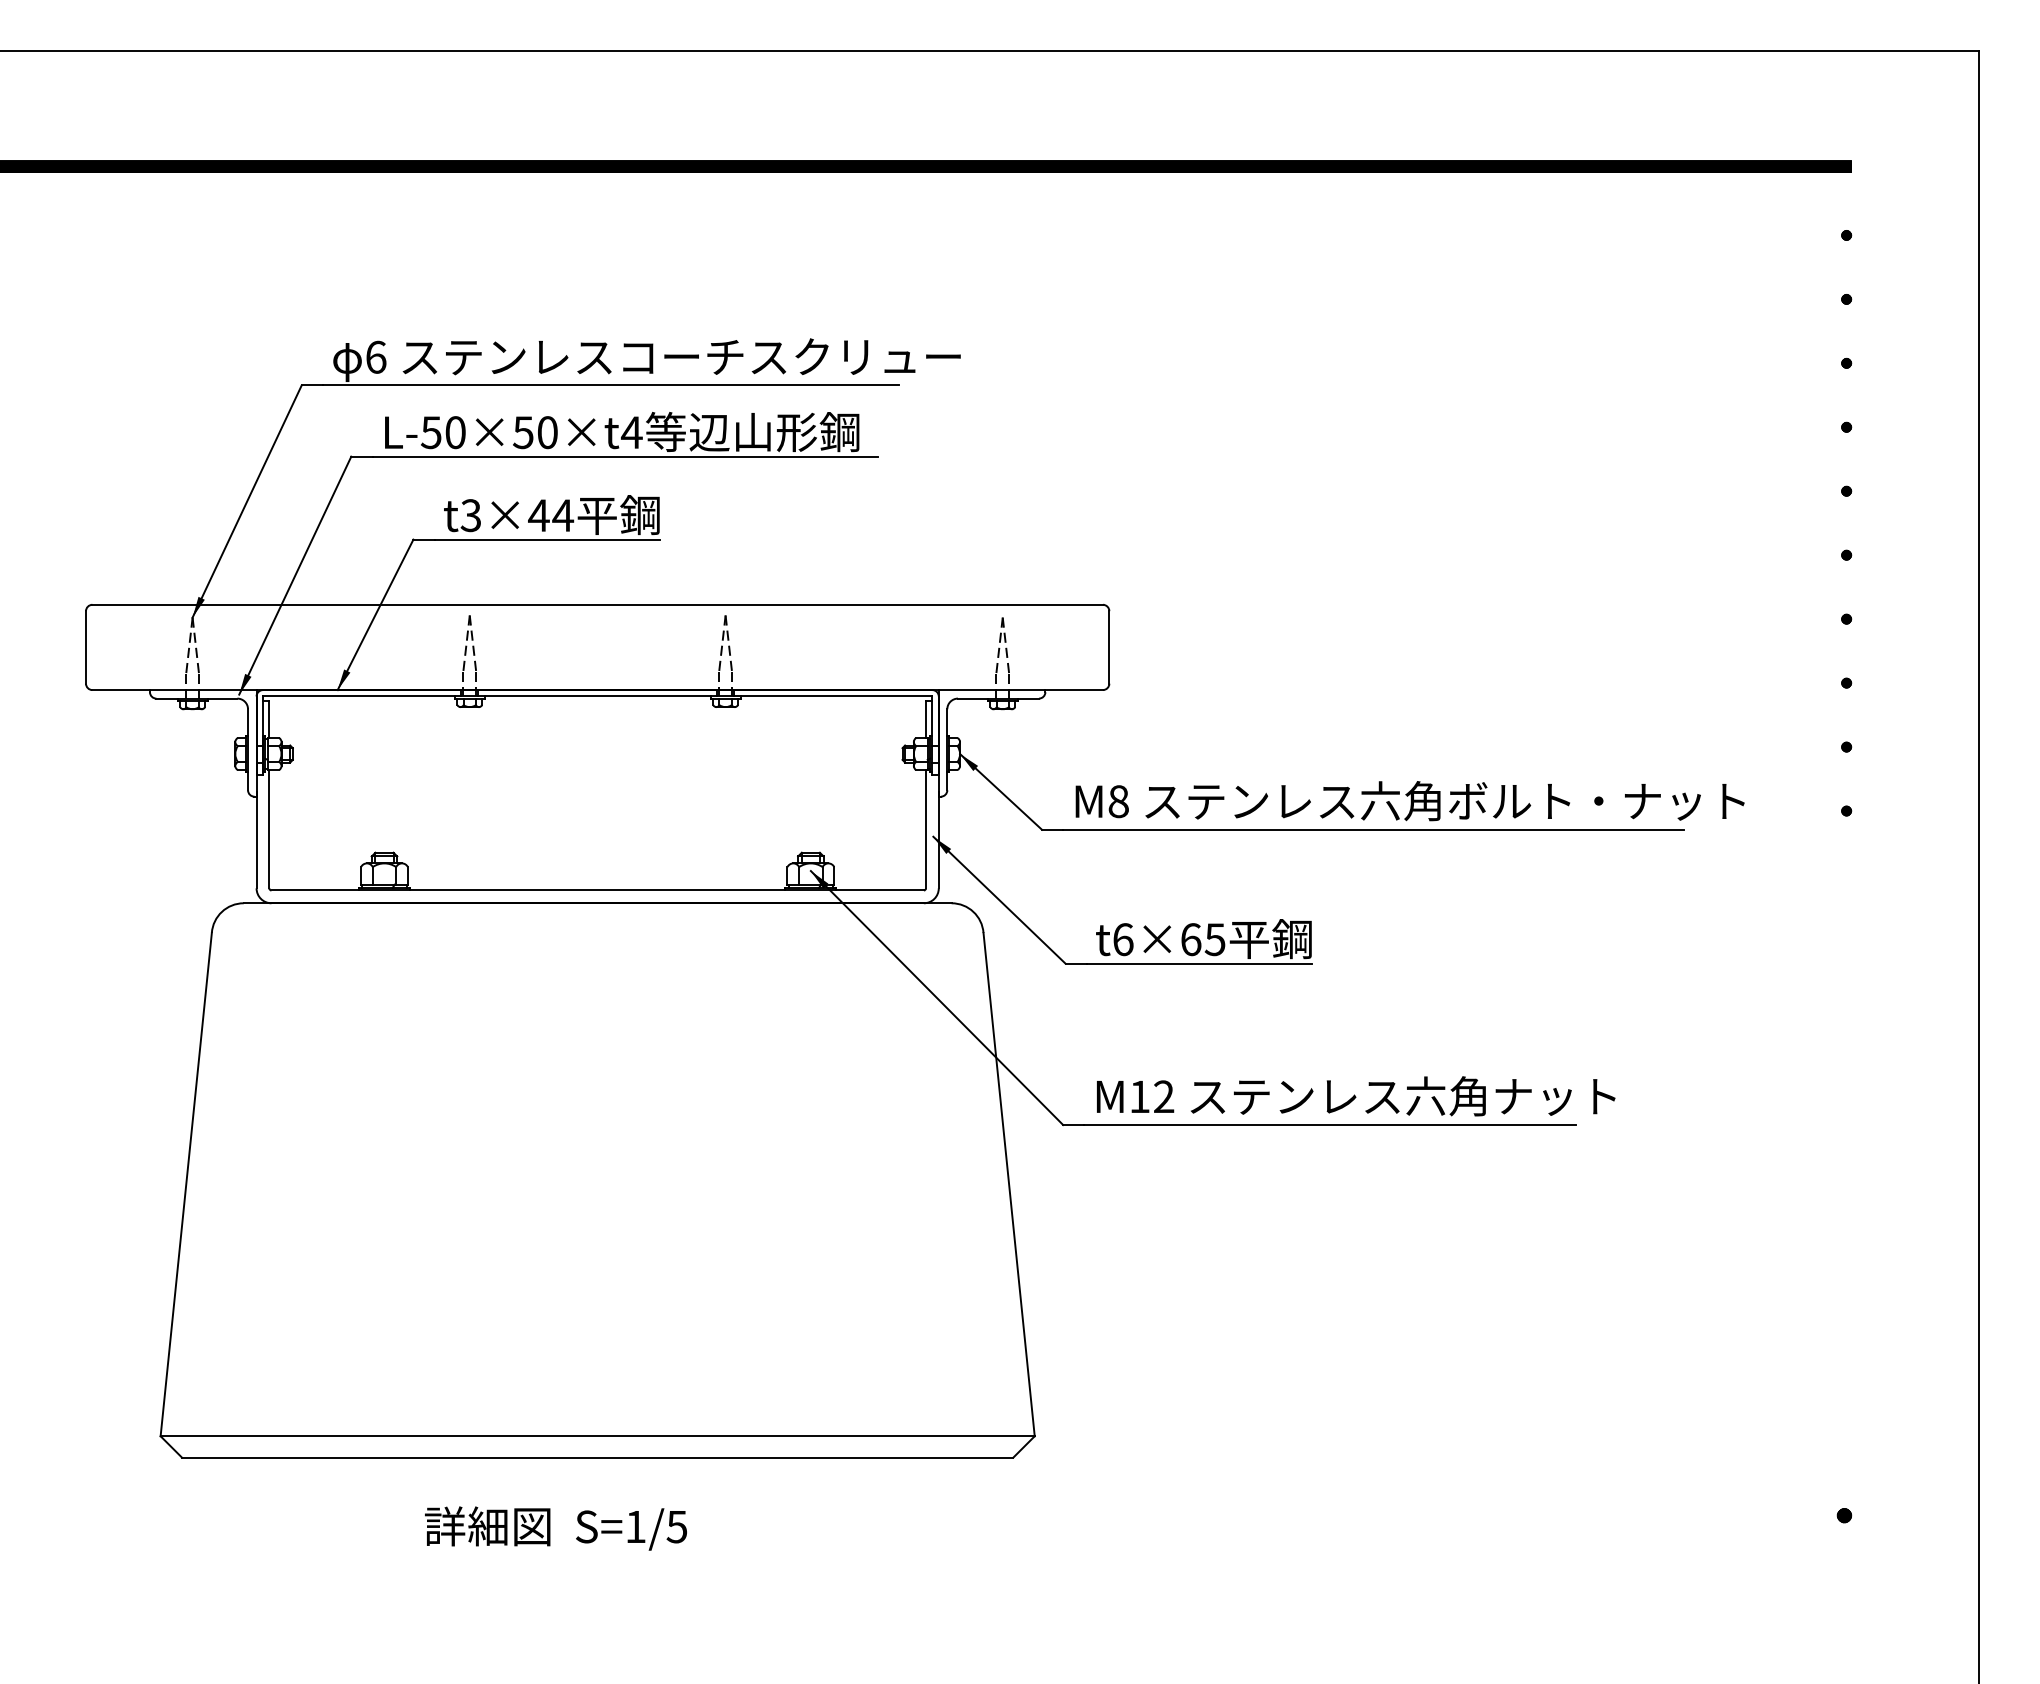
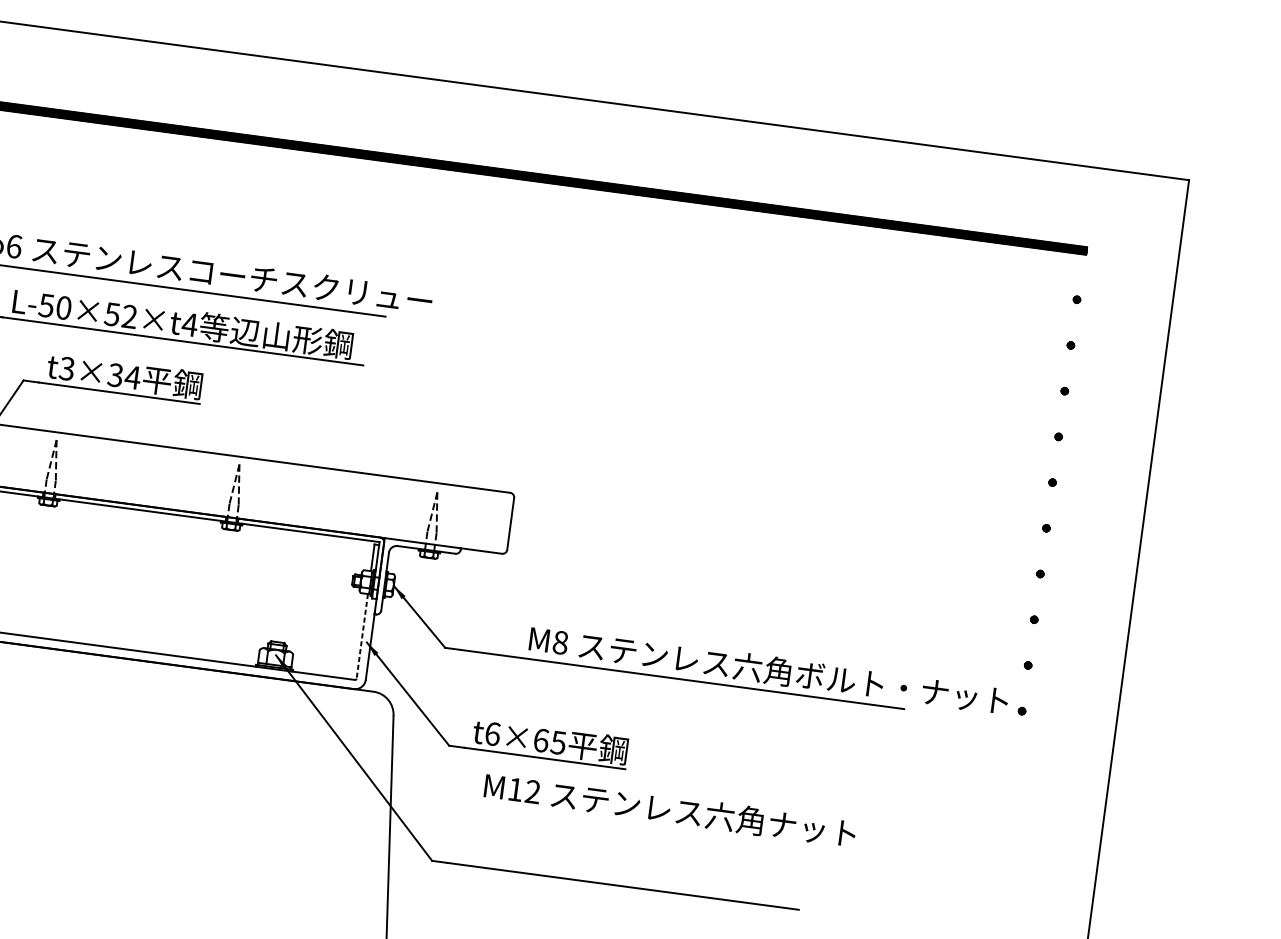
text: (547, 432) -> (129, 316), L-50×50×t4 -> L-50×52×t4
text: (538, 515) -> (115, 375), t3×44 -> t3×34
text: (1409, 801) -> (768, 670), moved
line: (926, 829) -> (362, 636), solid -> dashed
text: (1356, 1096) -> (670, 810), moved

